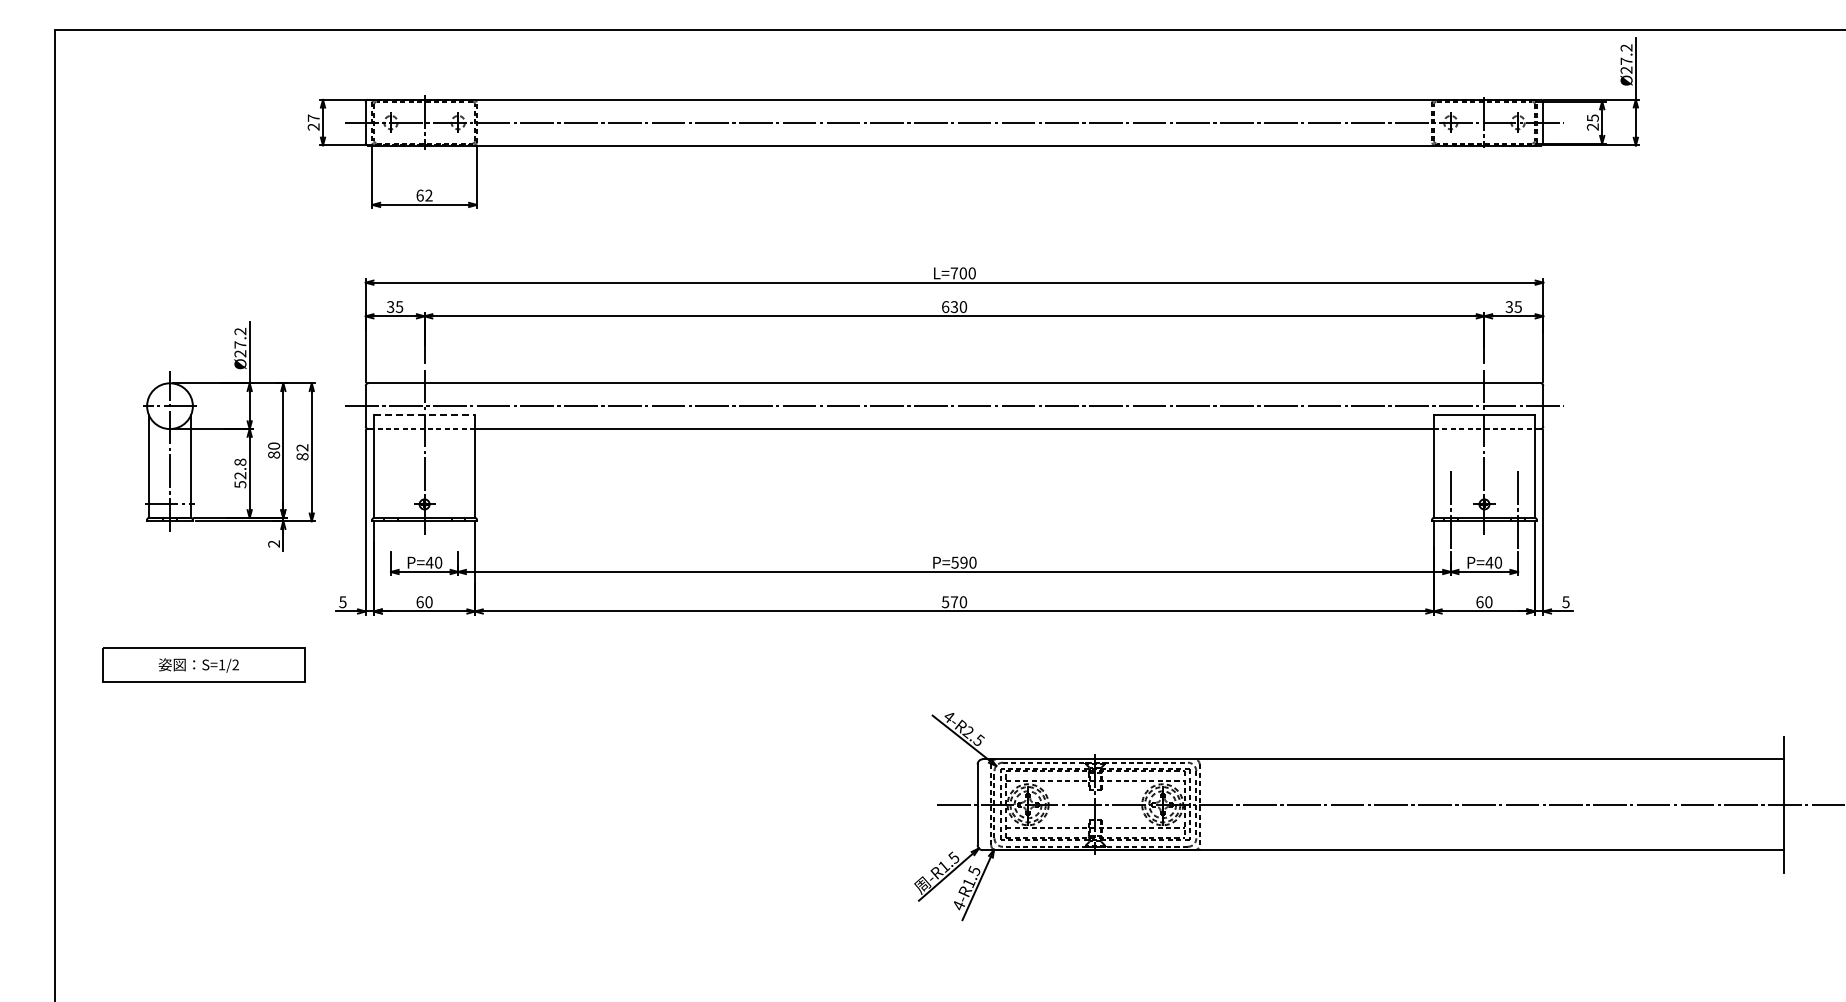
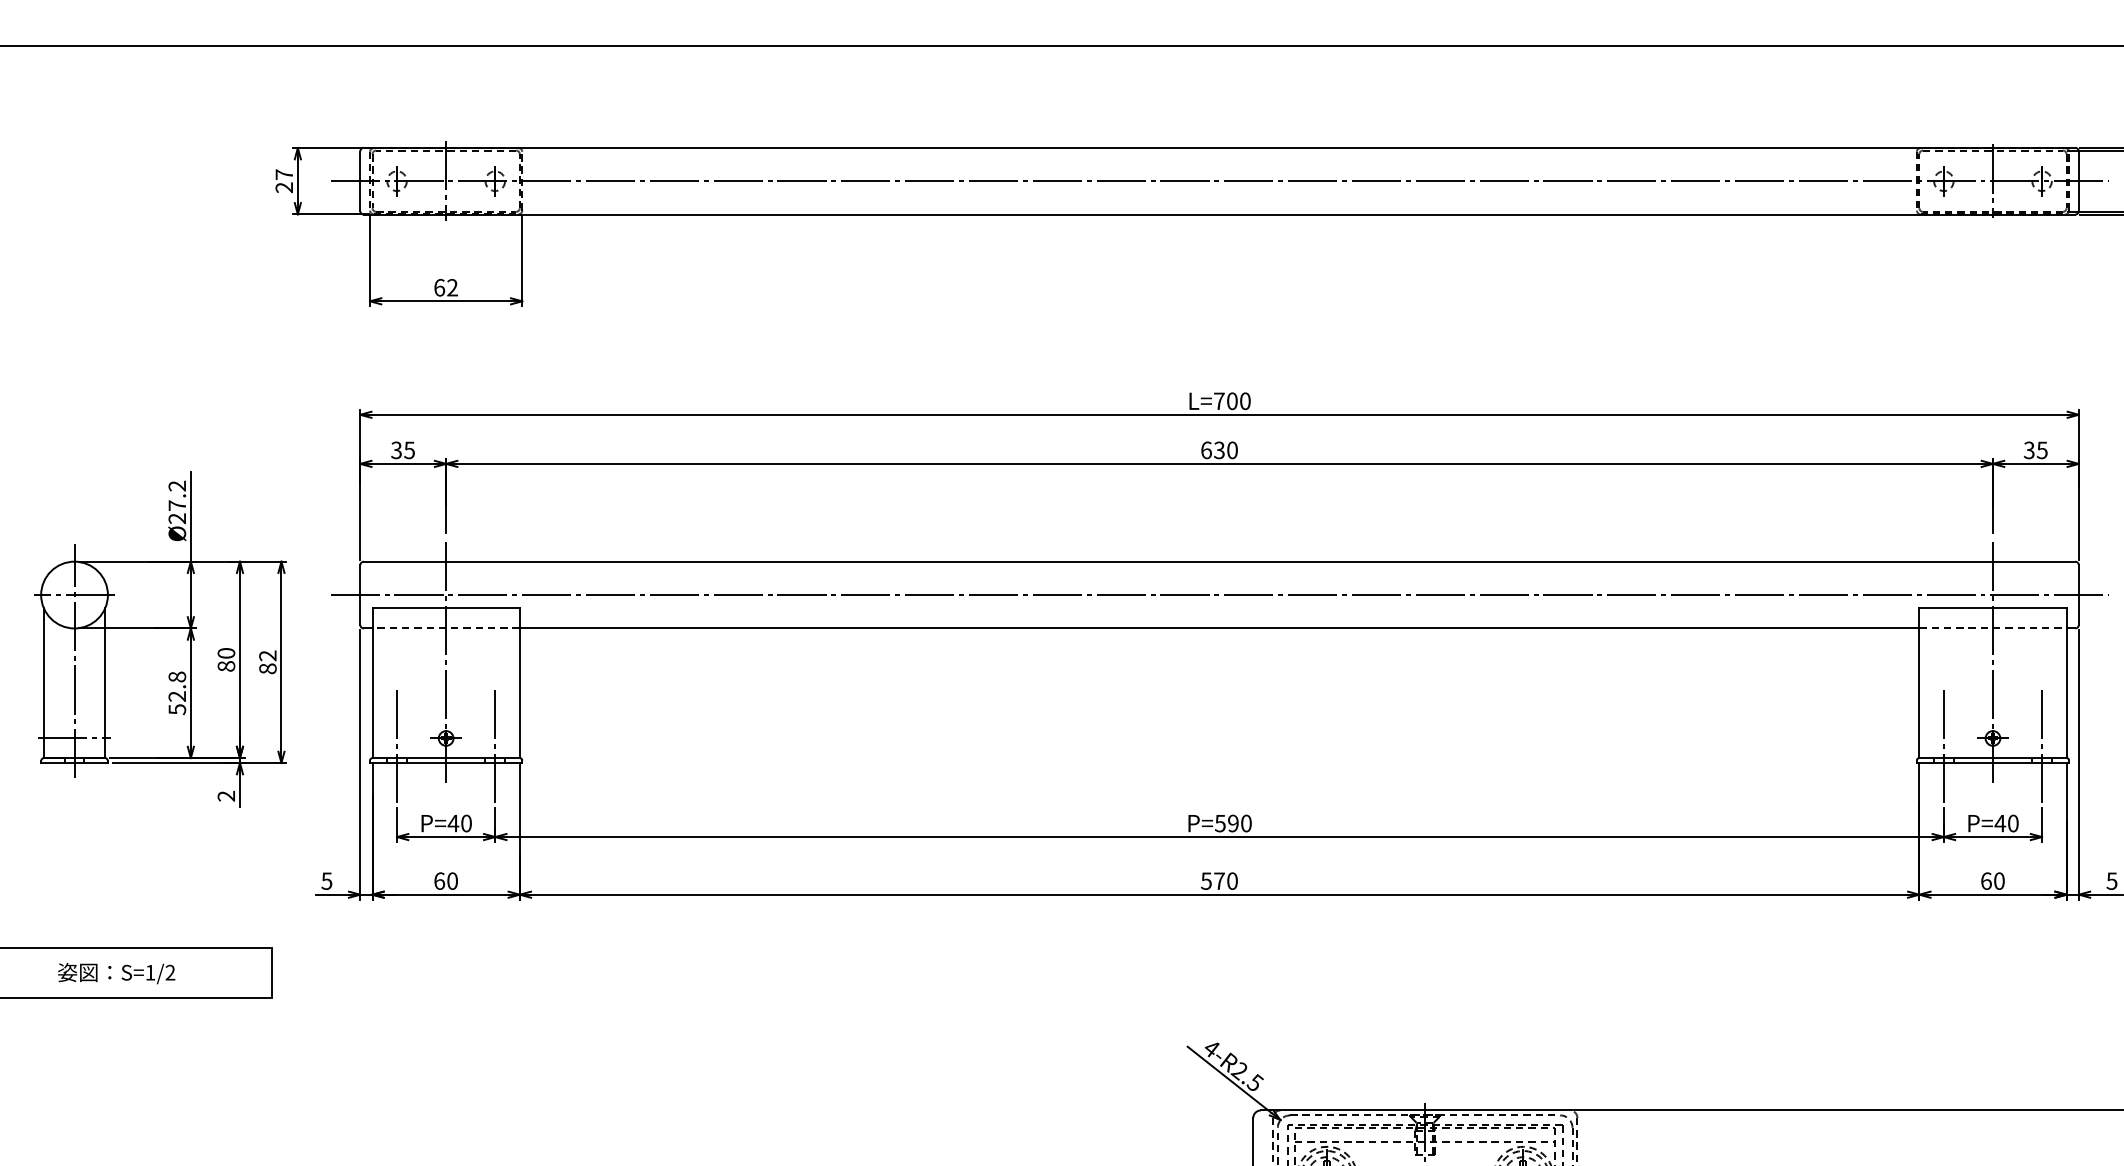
line: (425, 414) -> (447, 607), dashed -> solid
line: (390, 508) -> (396, 744), added
line: (458, 508) -> (495, 744), added

